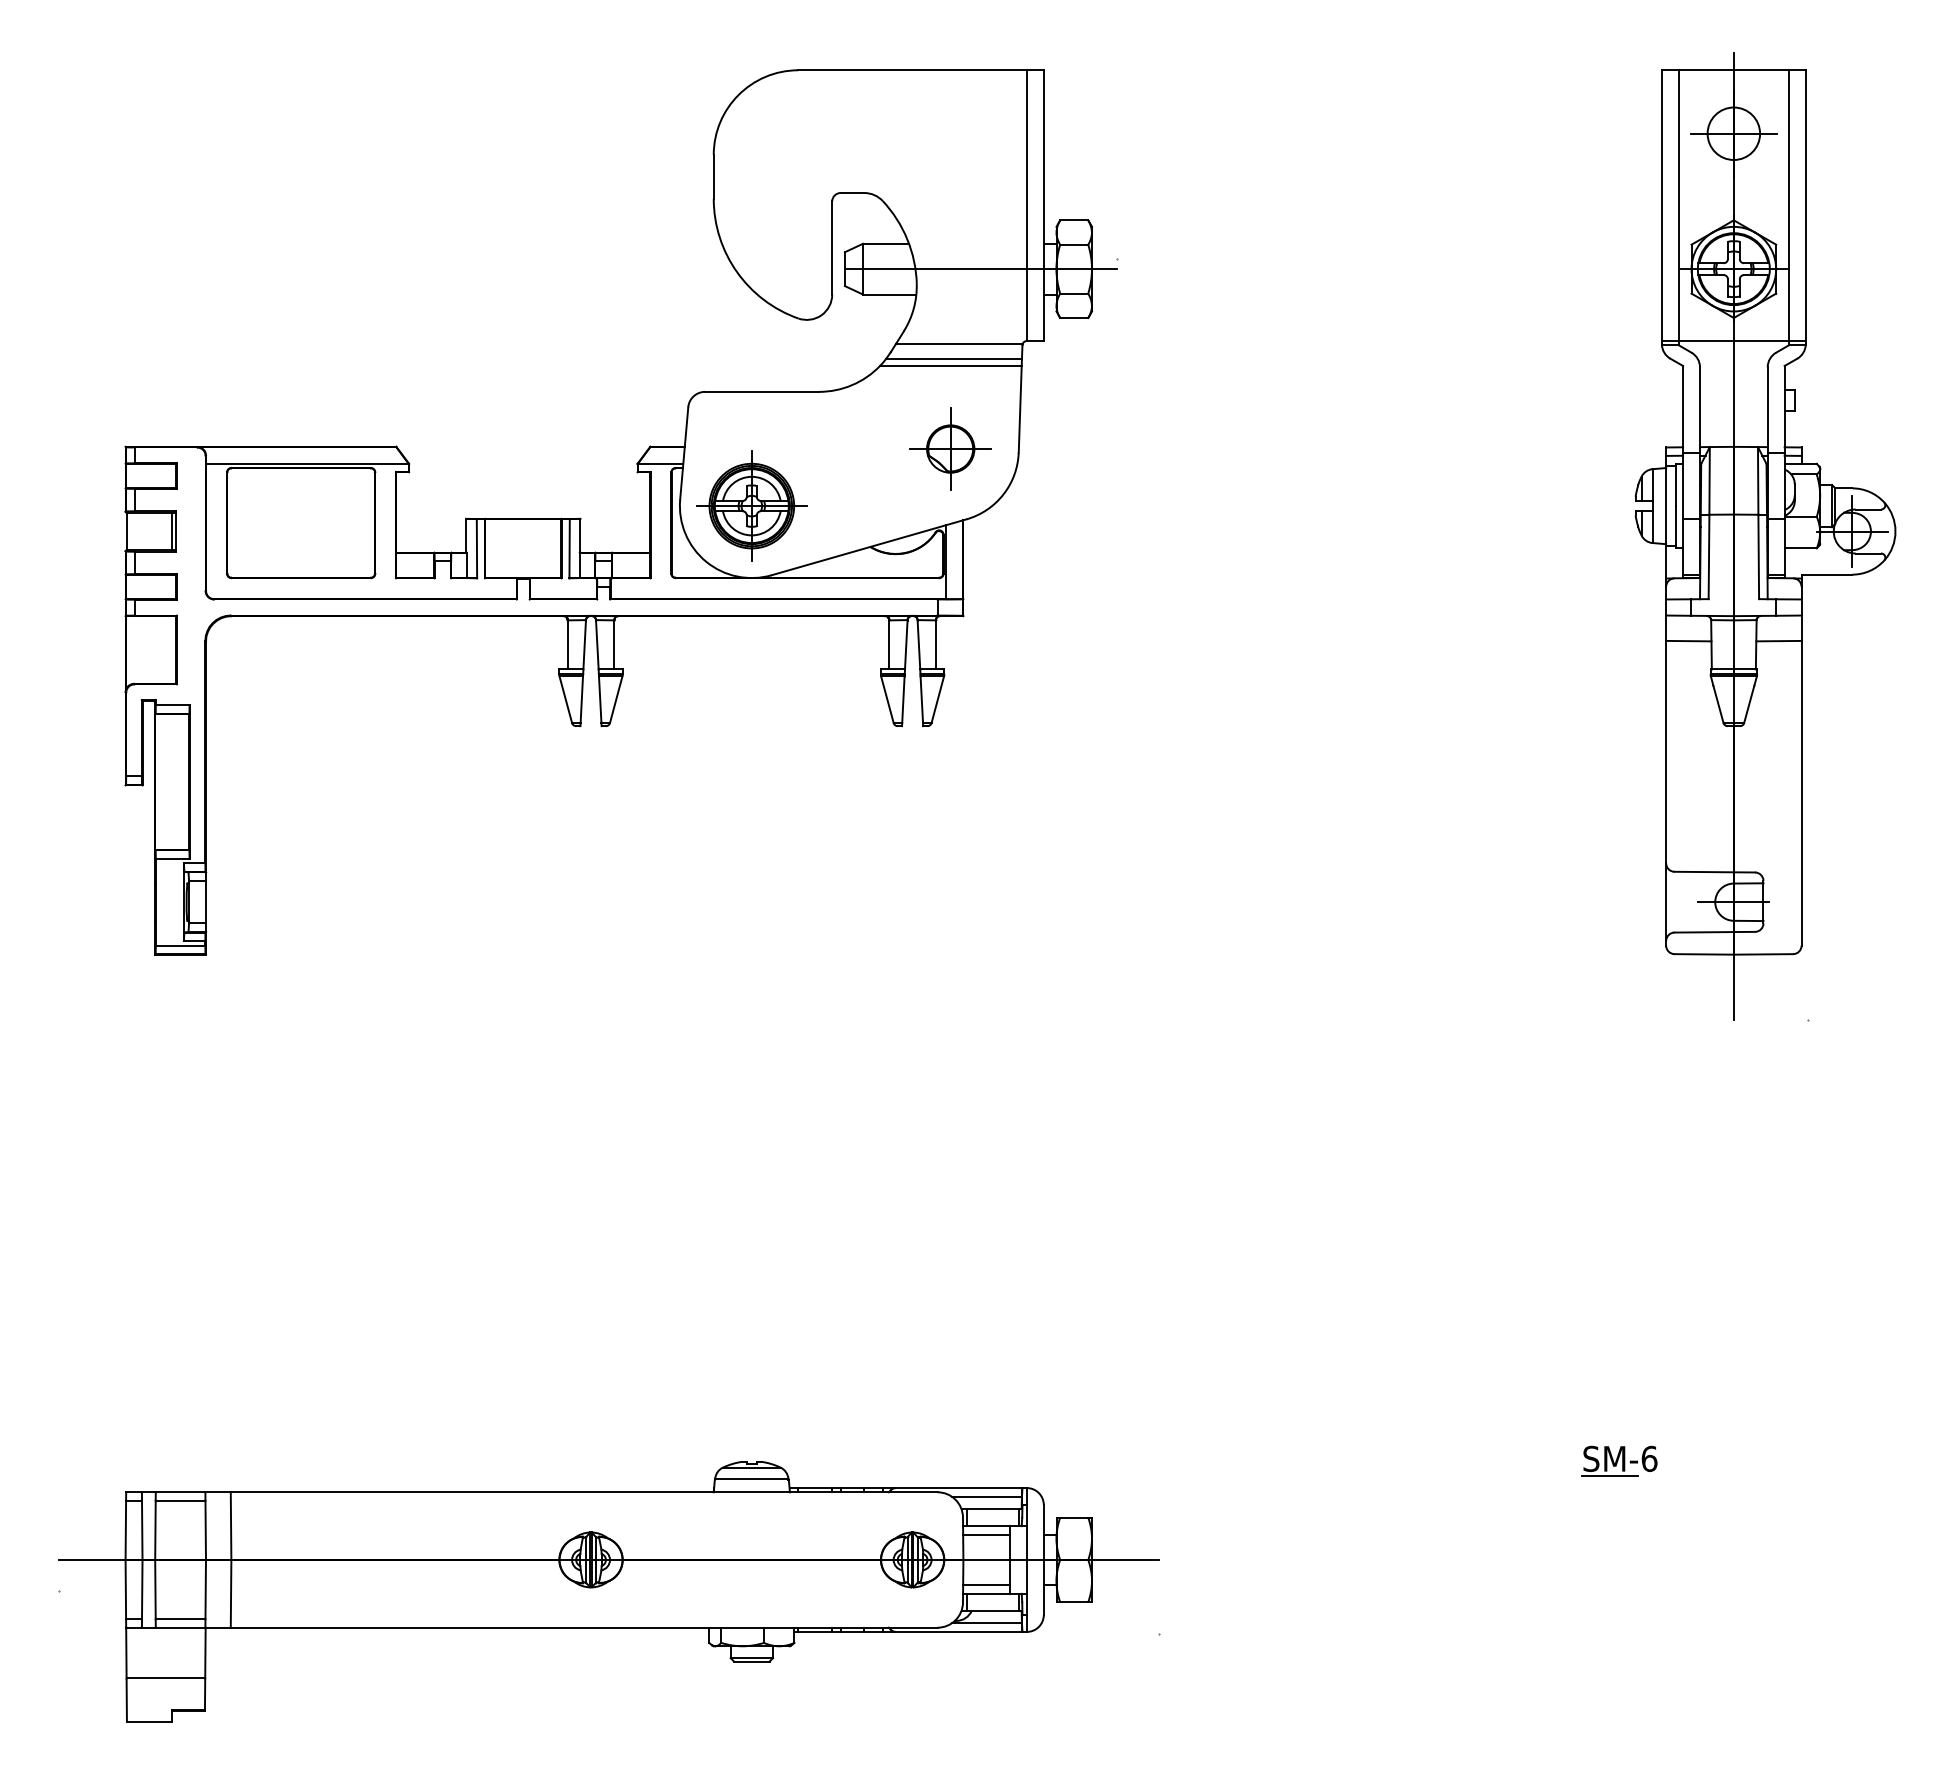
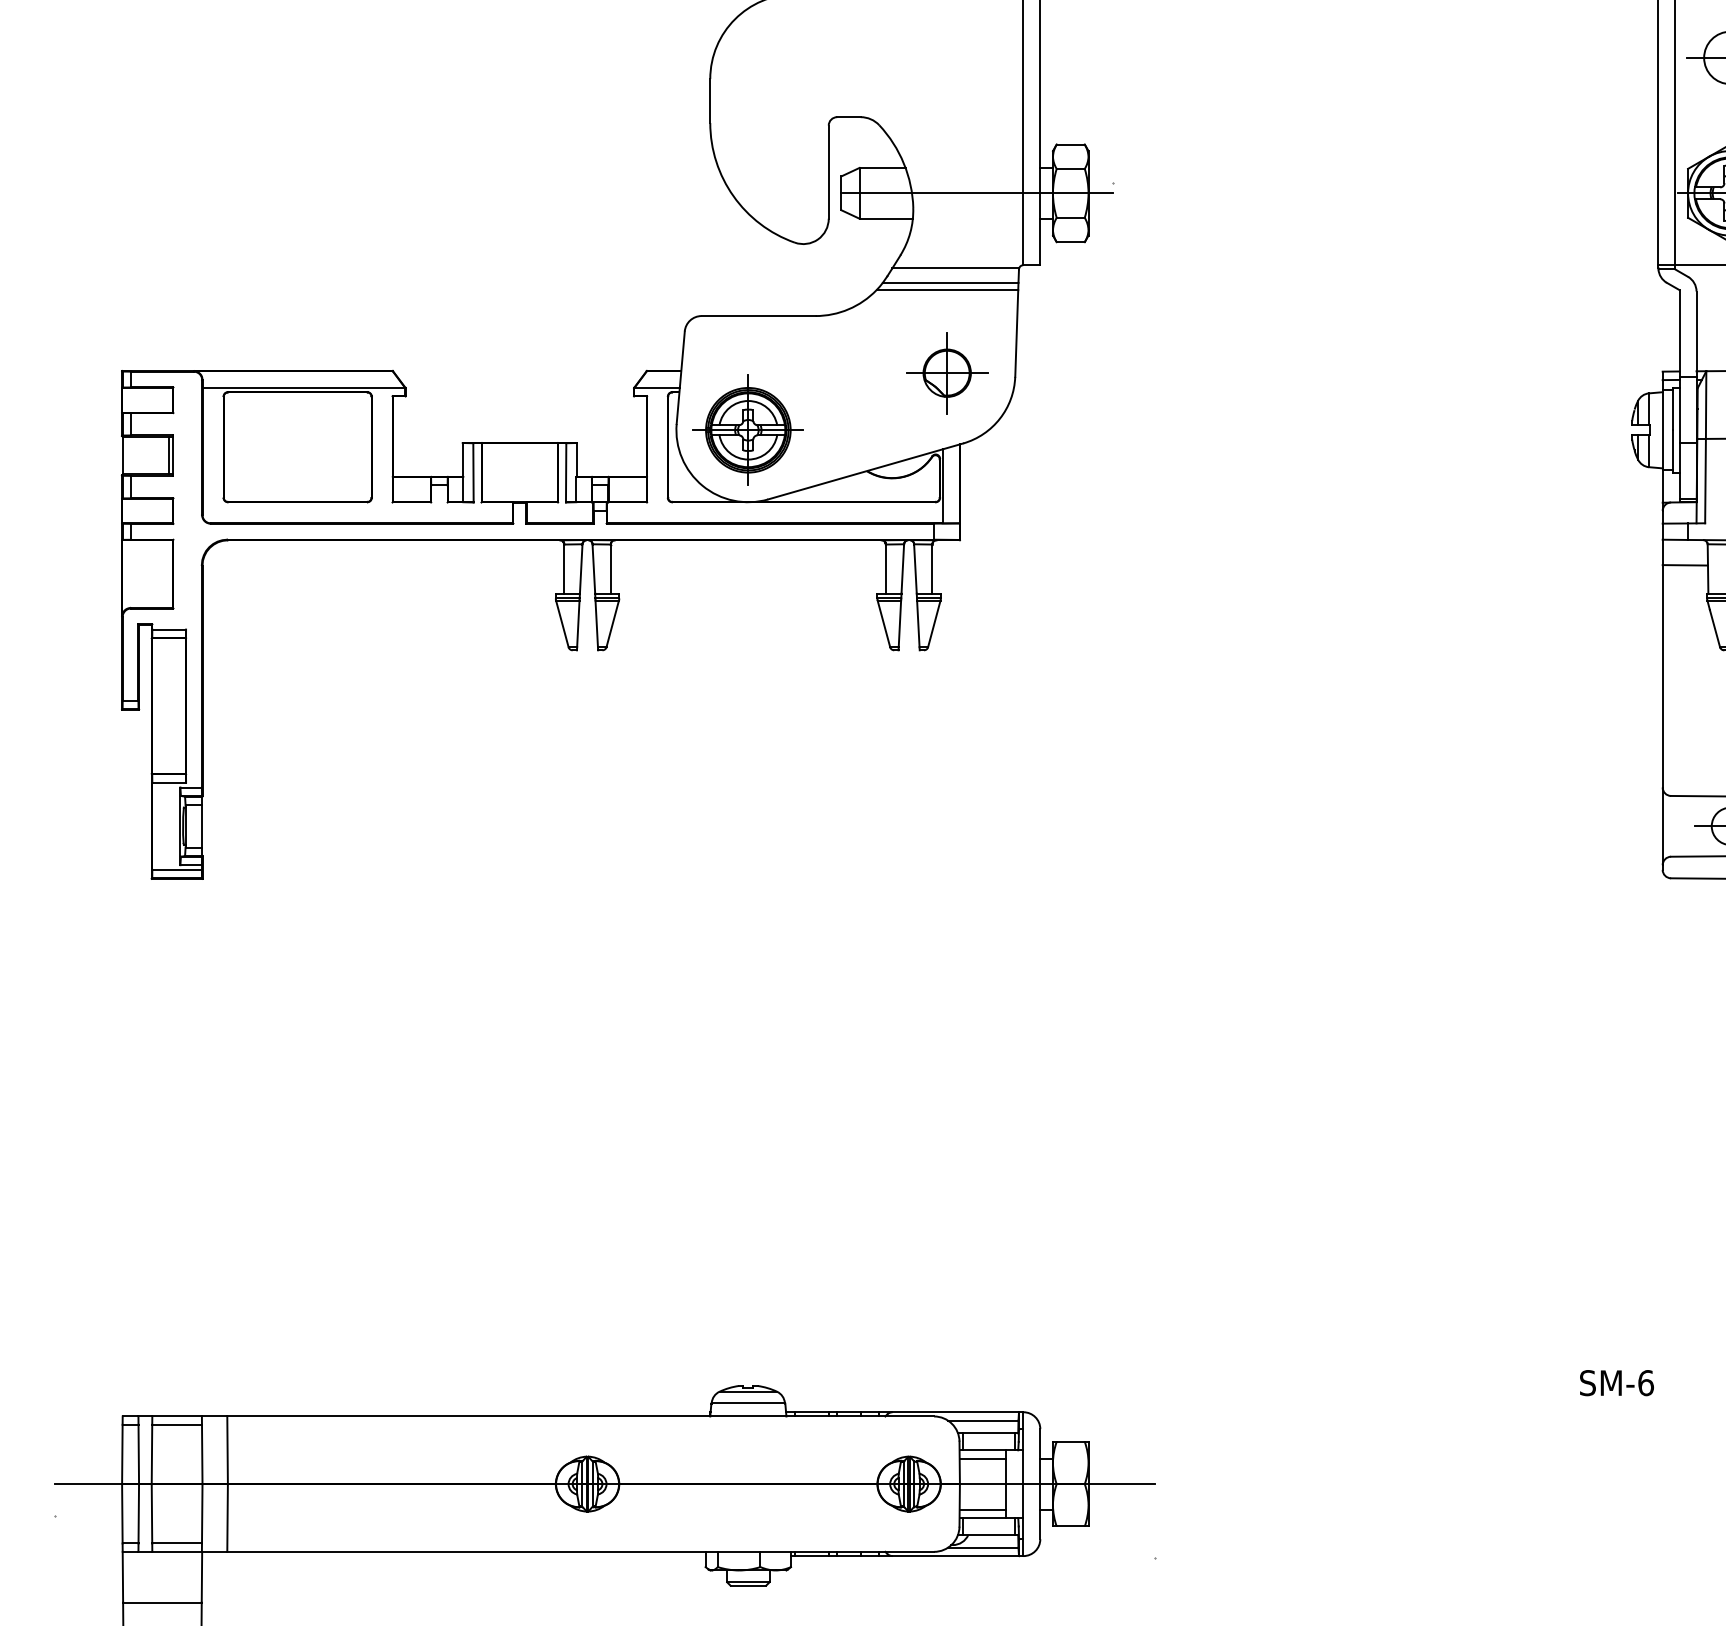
line: (1610, 1476) -> (1607, 1400), removed

